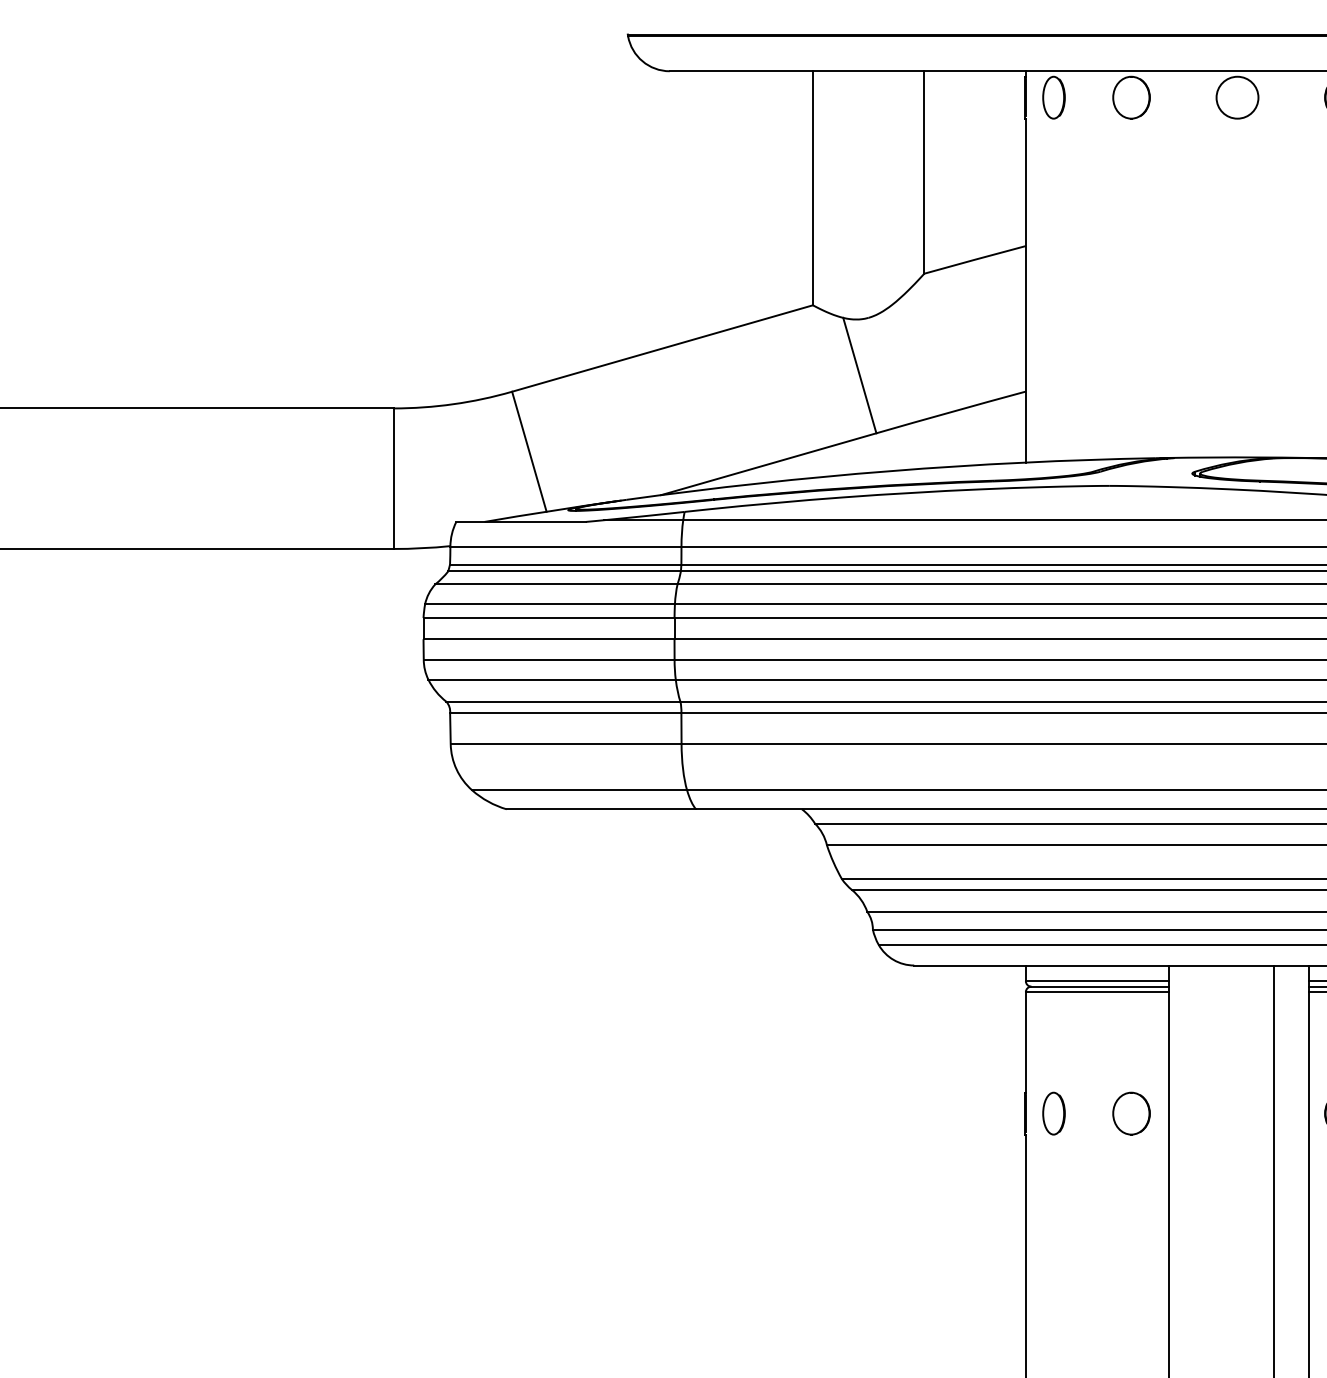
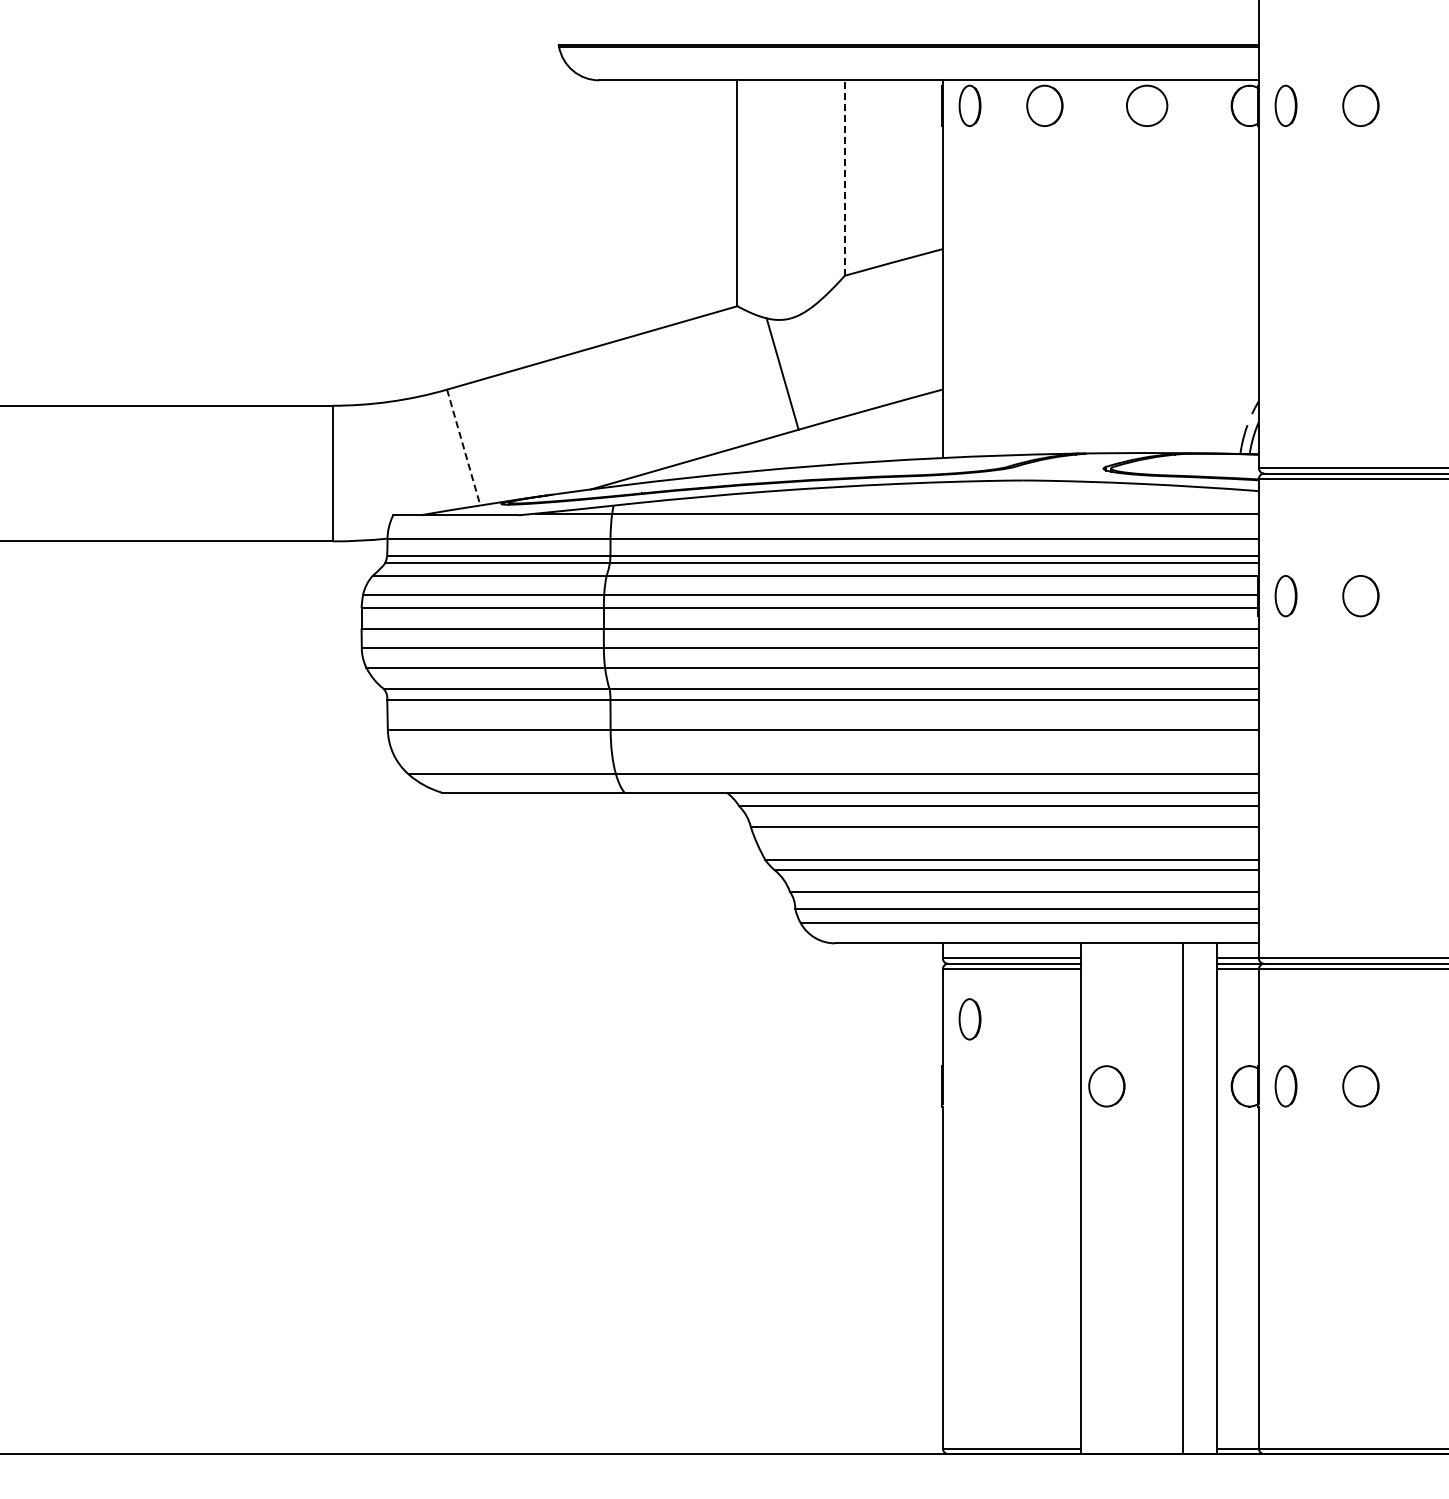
line: (923, 172) -> (844, 178), solid -> dashed
line: (529, 452) -> (463, 448), solid -> dashed
part: (1053, 1113) -> (969, 1019), moved
part: (1131, 1113) -> (1106, 1086), moved

